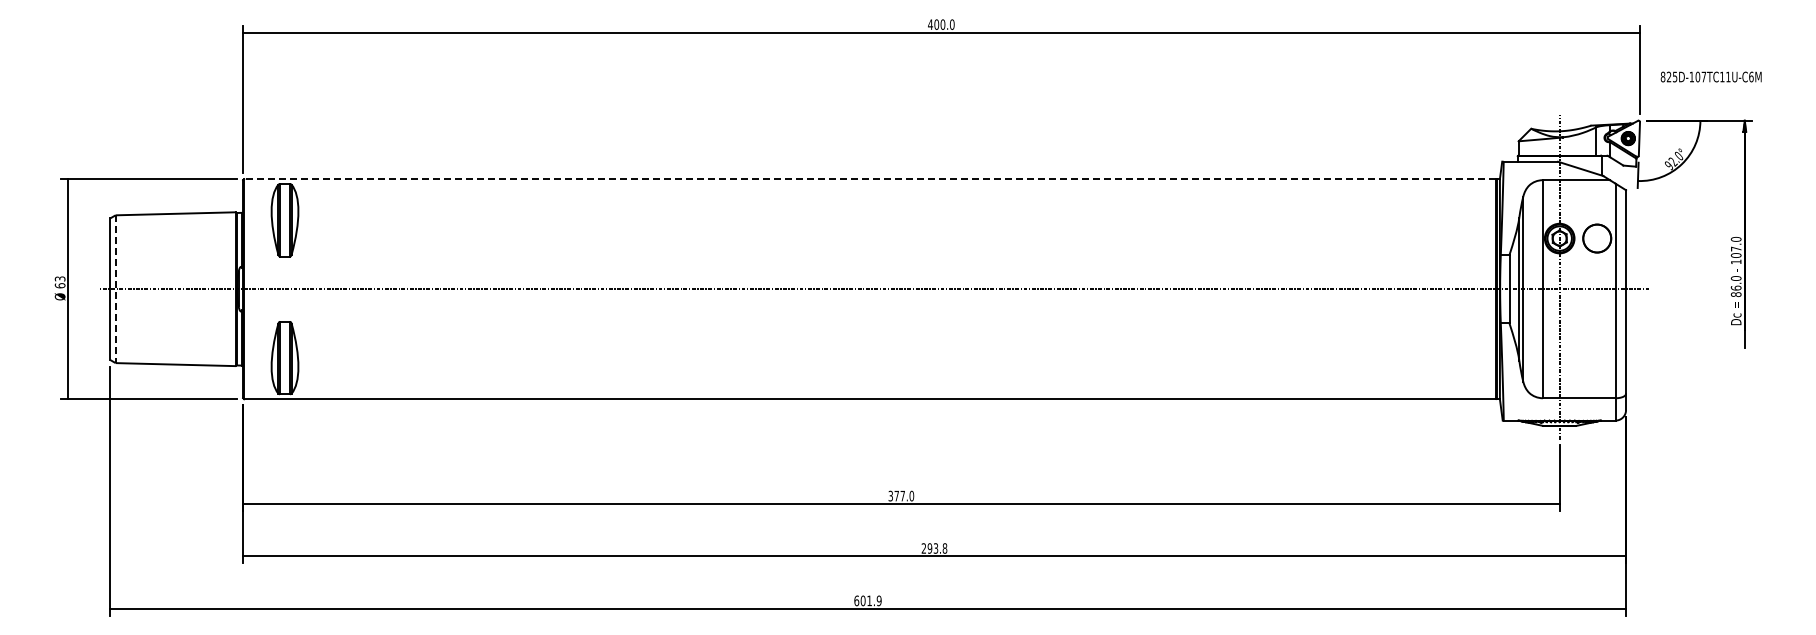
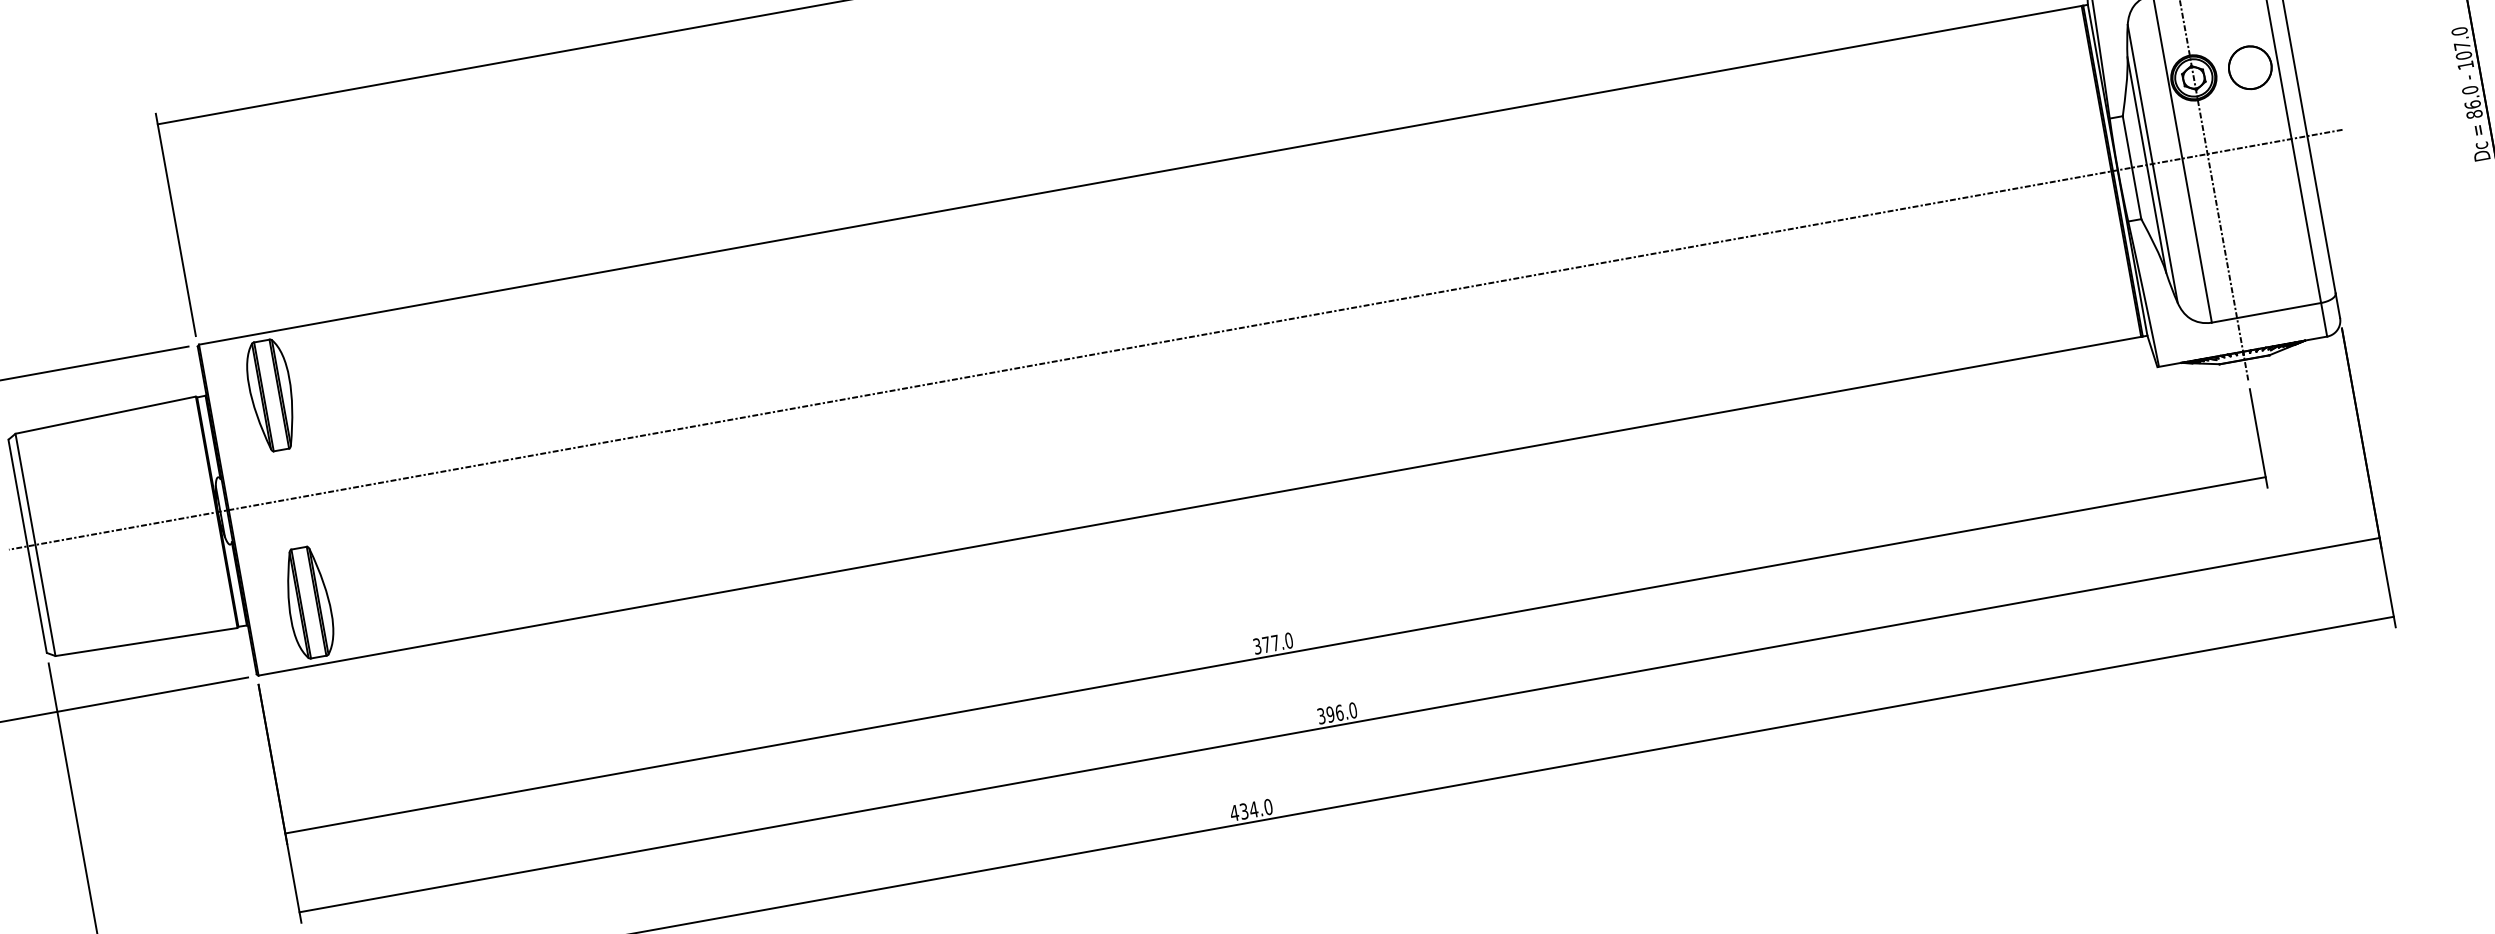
line: (869, 179) -> (1139, 175), dashed -> solid
line: (115, 289) -> (35, 545), dashed -> solid
text: (934, 548) -> (1337, 713), 293.8 -> 396.0
text: (867, 600) -> (1250, 809), 601.9 -> 434.0

